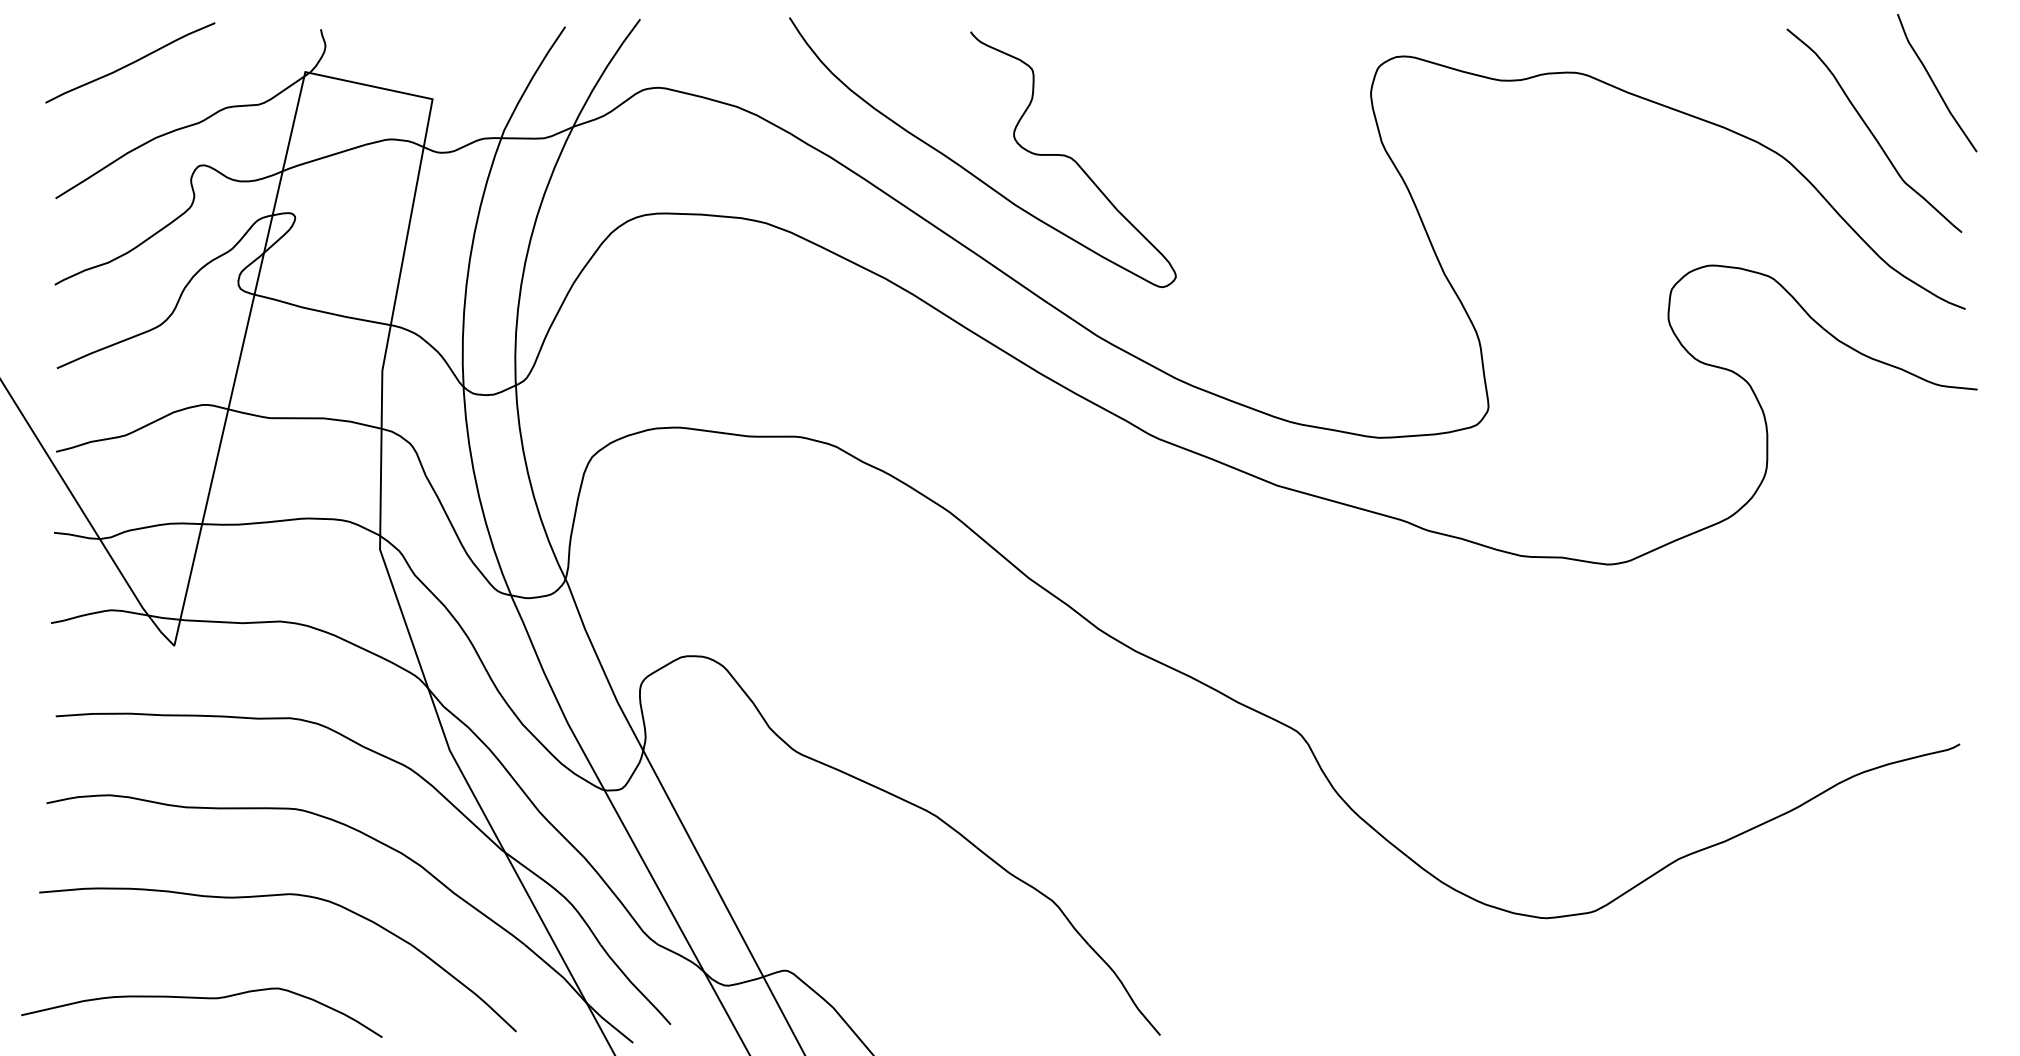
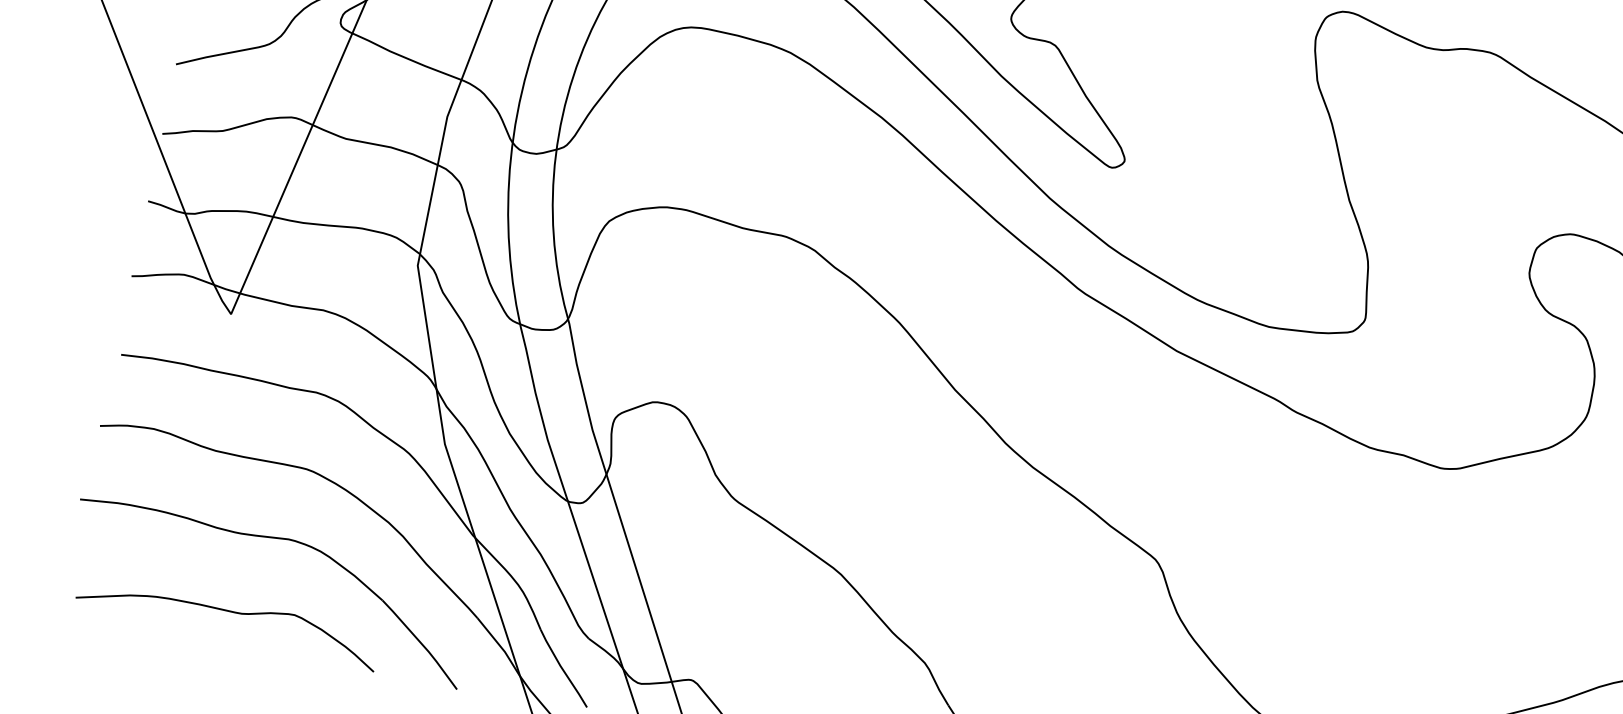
curve: (205, 999) -> (232, 612), moved

